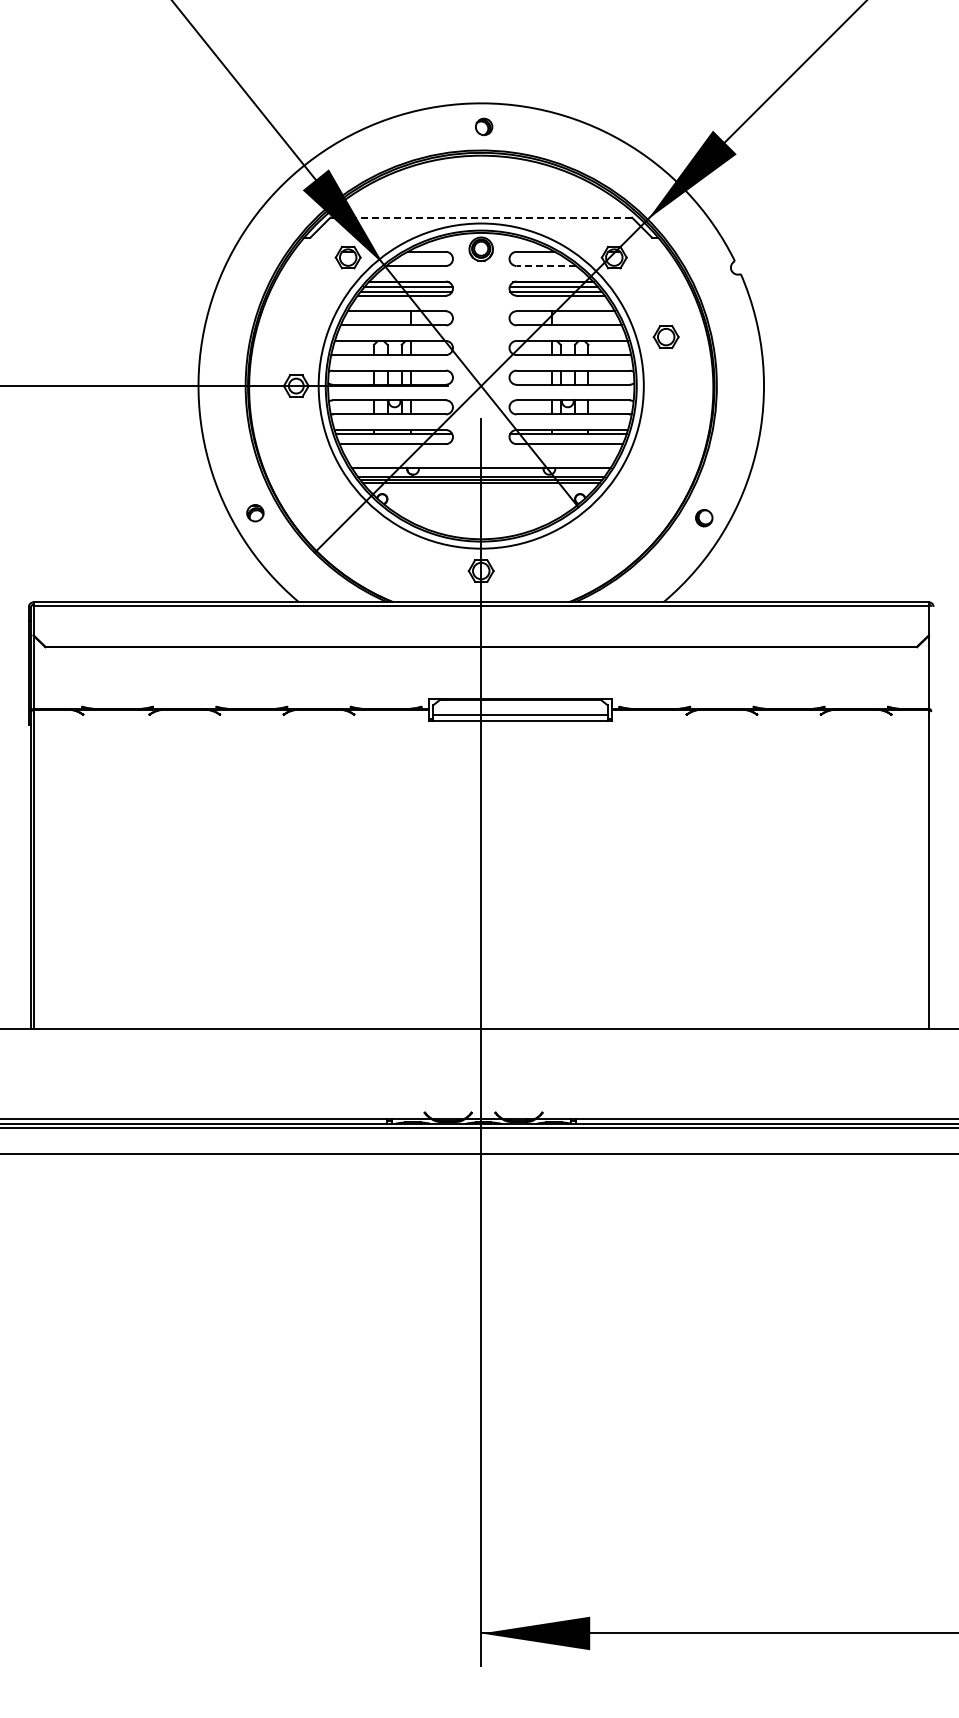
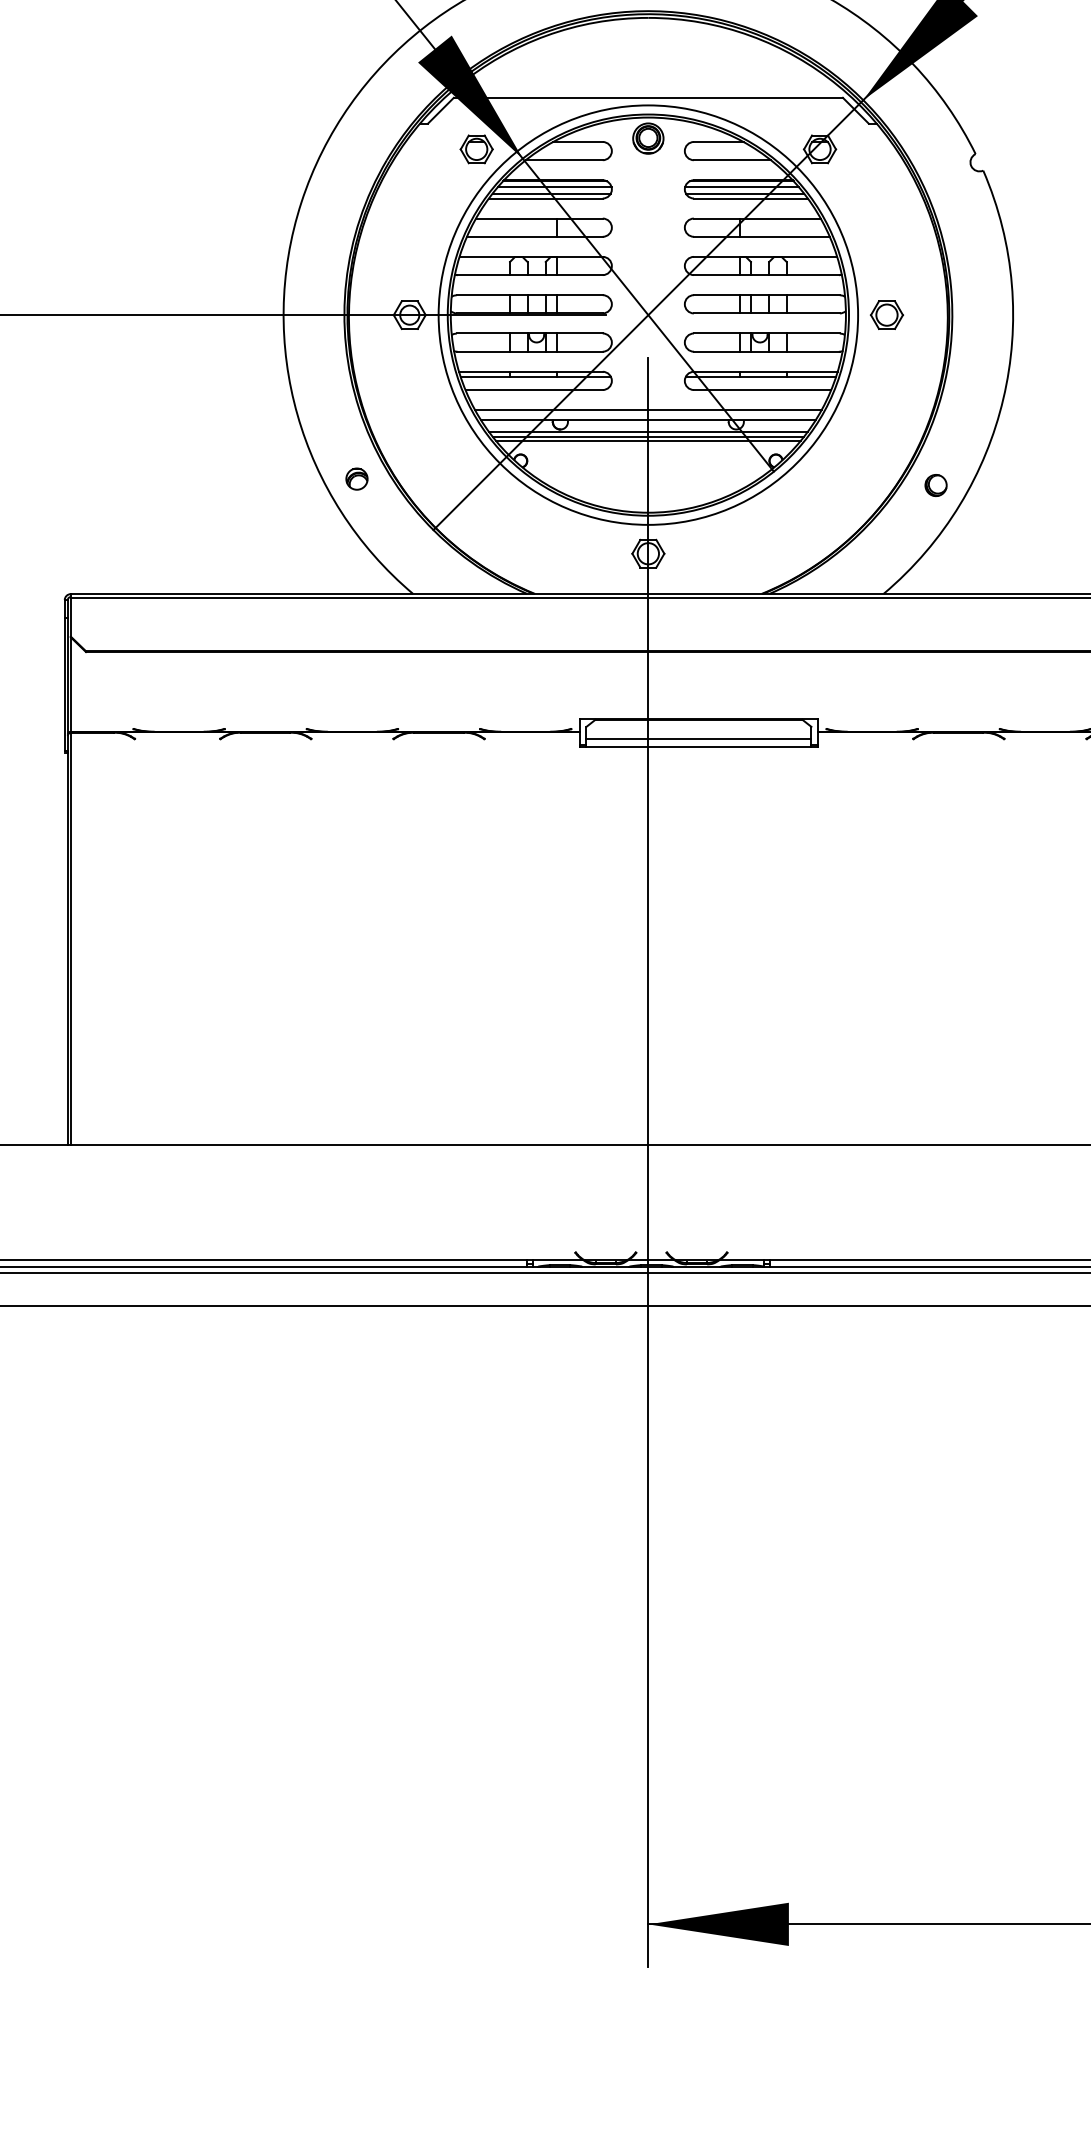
line: (481, 217) -> (648, 97), dashed -> solid
line: (546, 266) -> (732, 160), dashed -> solid
part: (665, 336) -> (886, 314), moved
line: (480, 459) -> (647, 409), added

